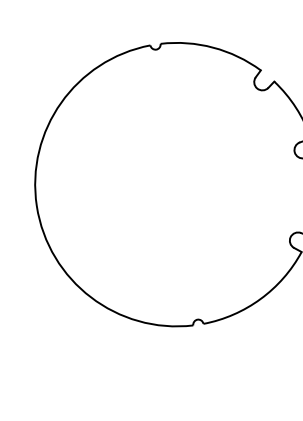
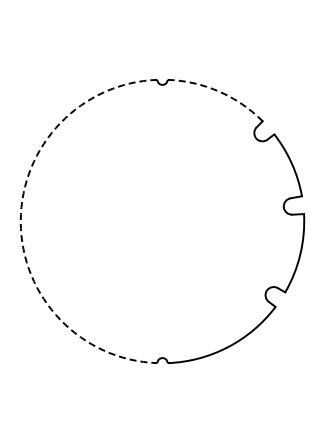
arc: (213, 47) -> (219, 91), solid -> dashed
arc: (36, 206) -> (20, 221), solid -> dashed

